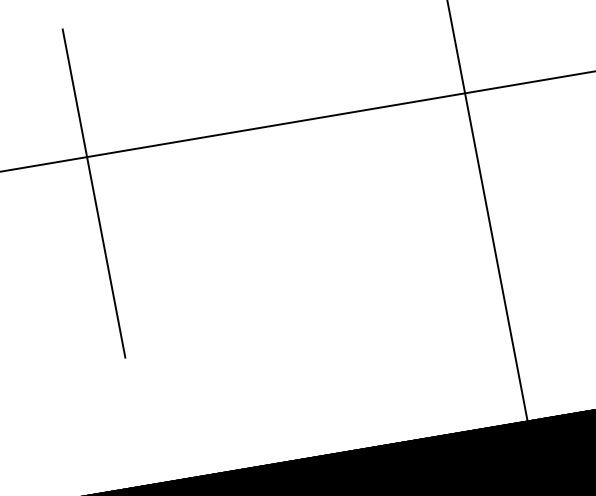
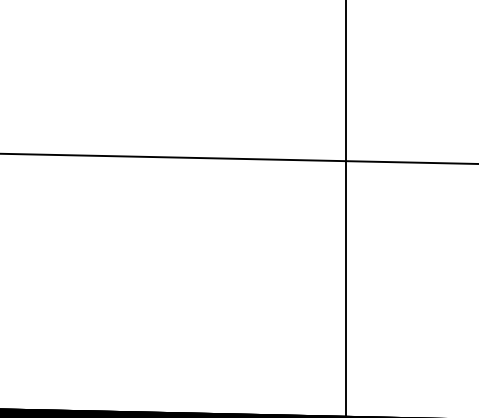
line: (93, 193) -> (52, 183), removed

